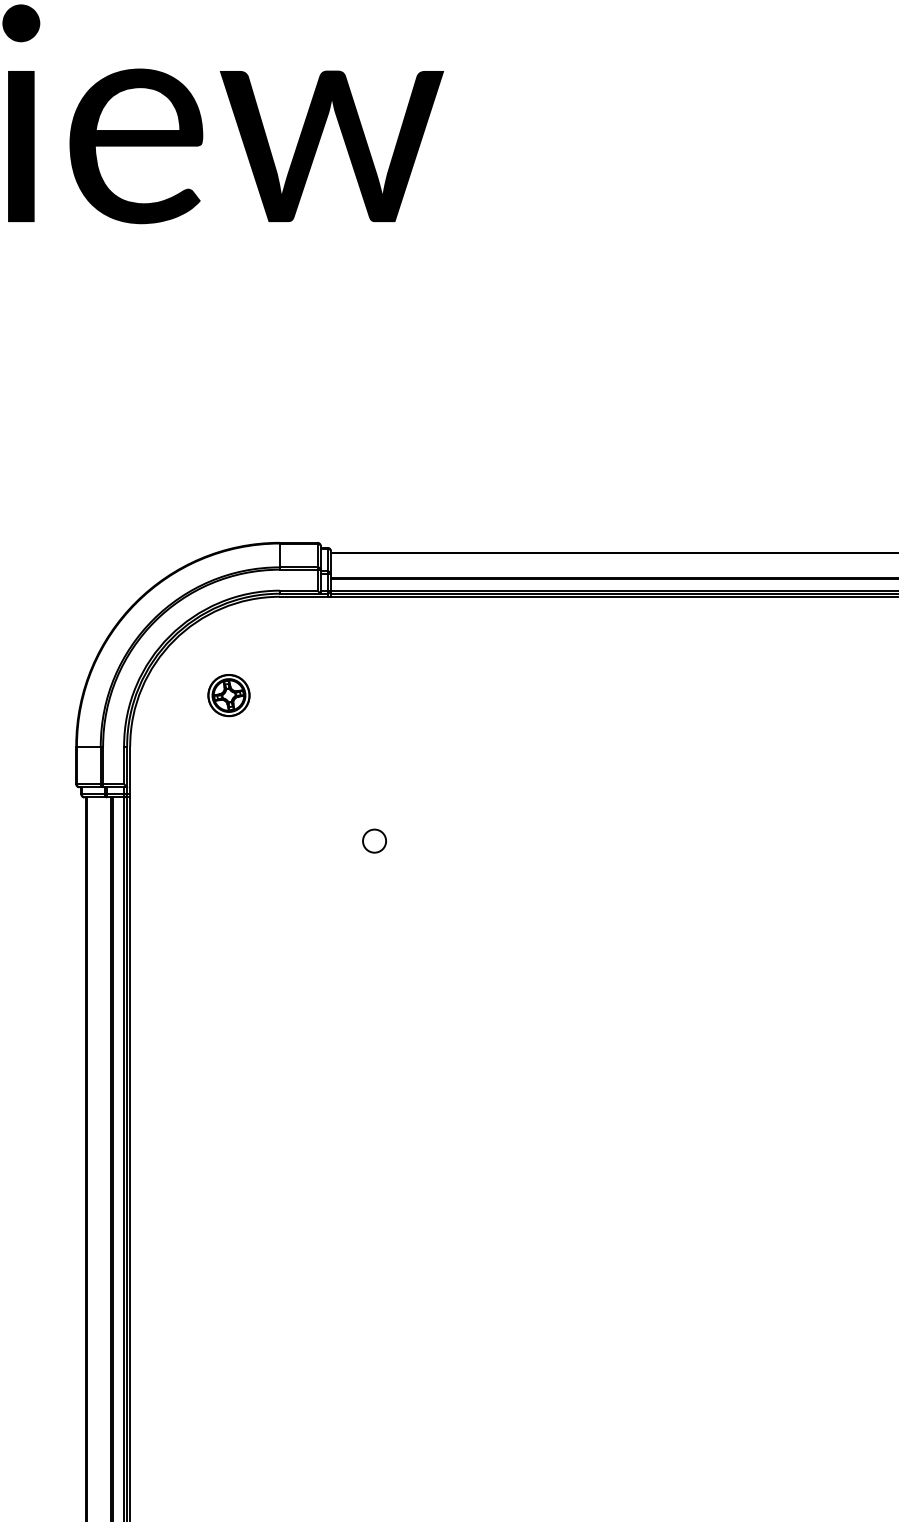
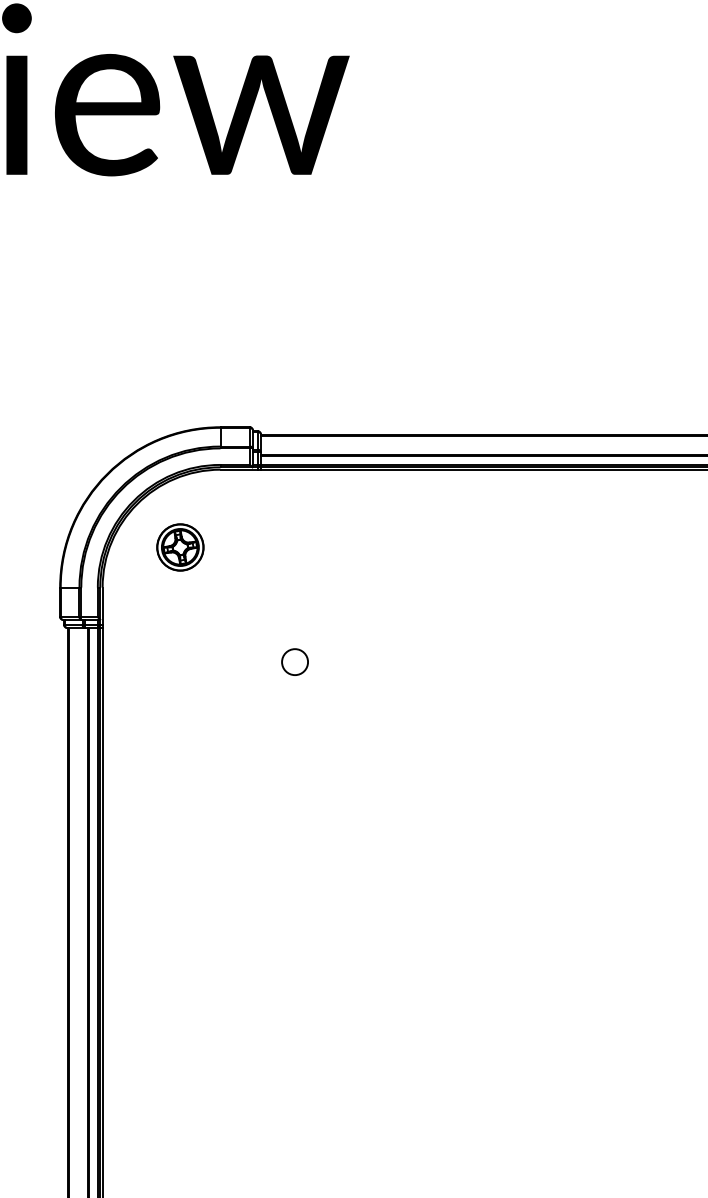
part: (228, 695) -> (180, 547), size x1.43
circle: (374, 840) -> (294, 661), size x1.43

